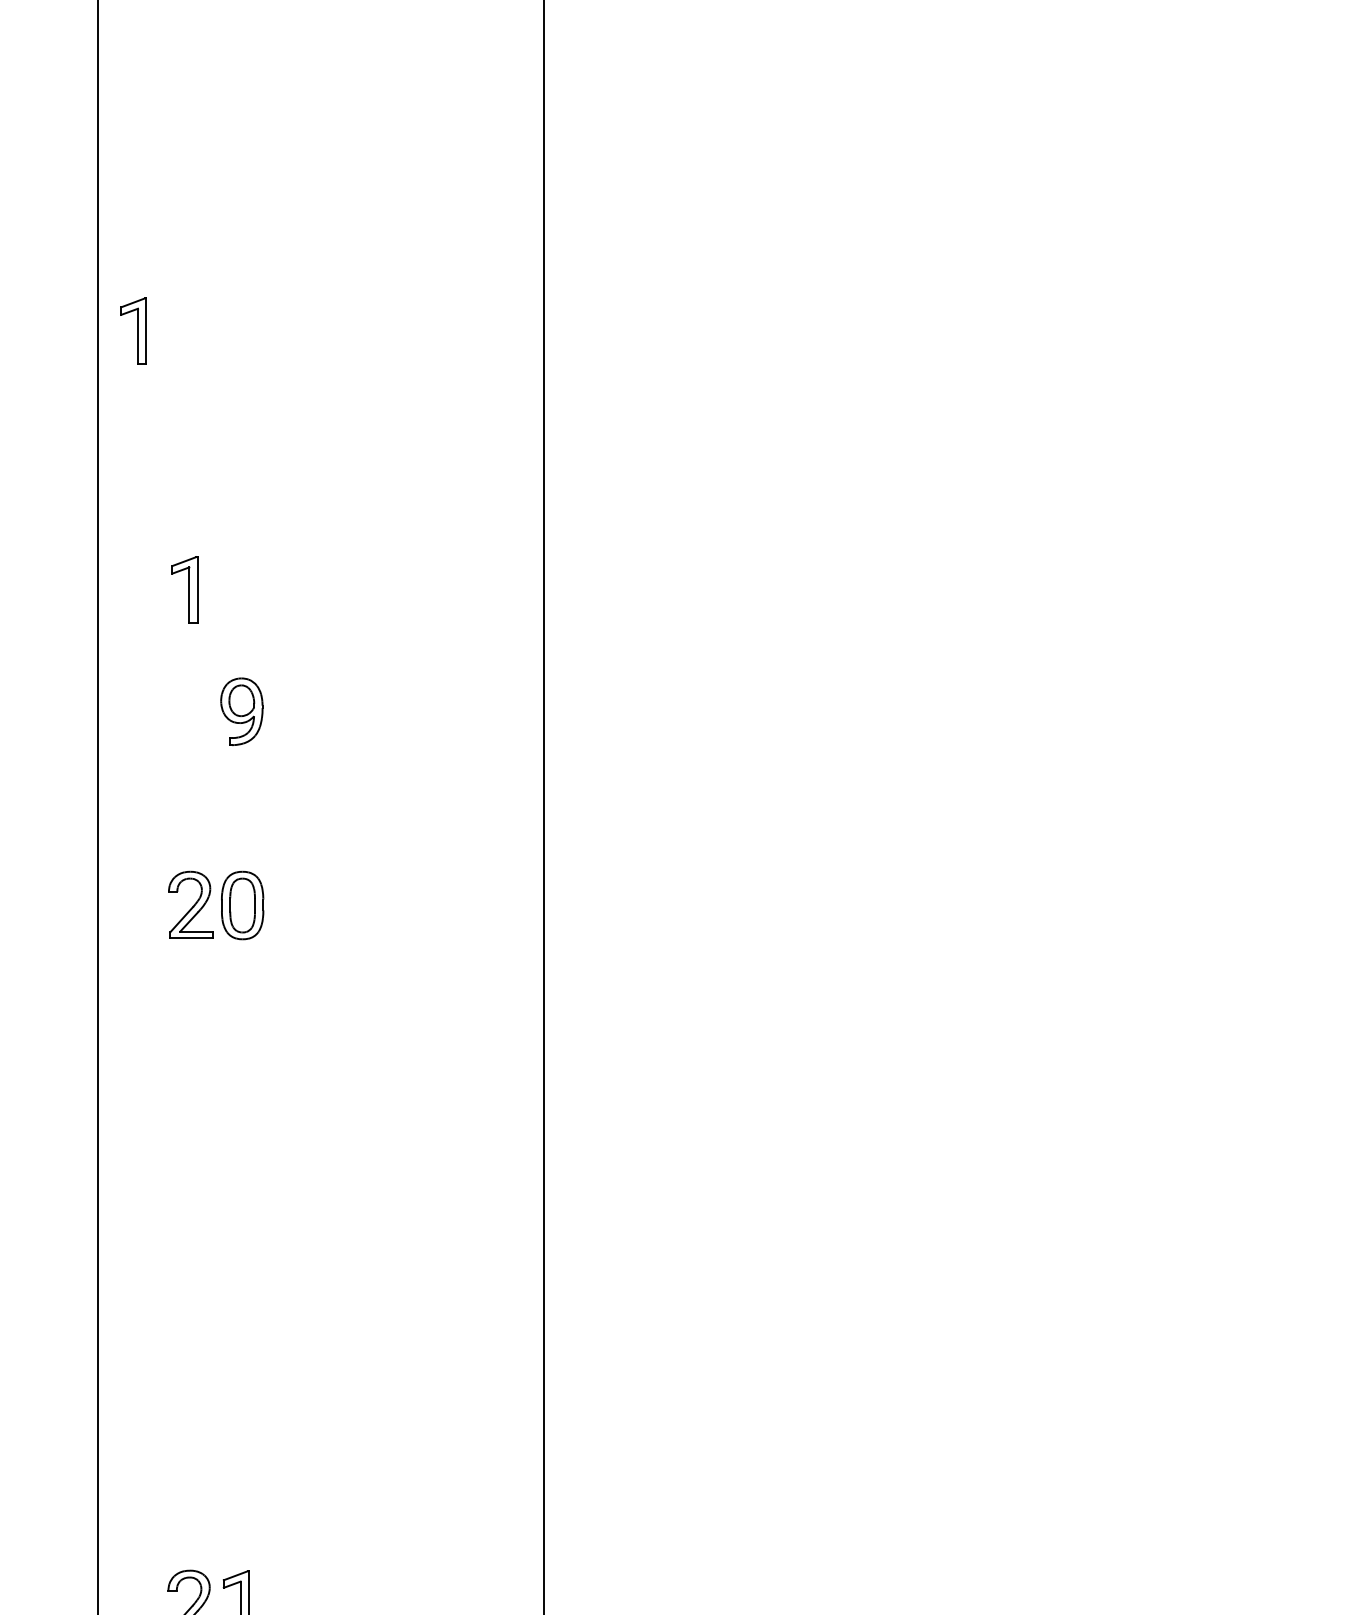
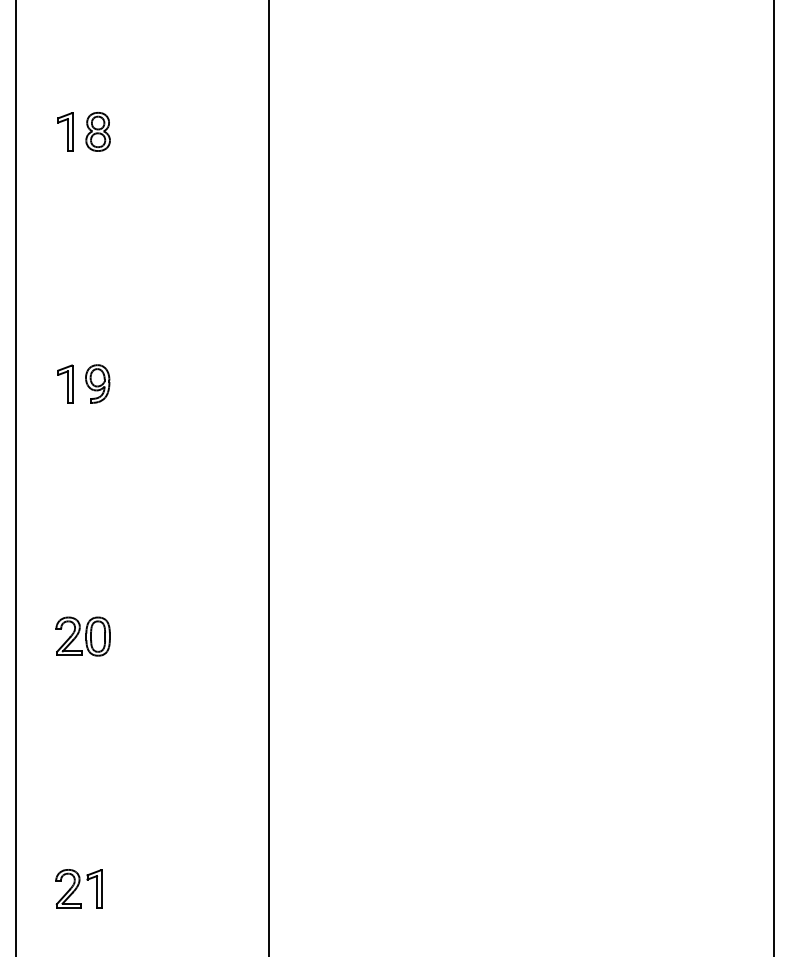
part: (241, 265) -> (97, 131), added
part: (133, 330) -> (65, 131), moved
part: (184, 588) -> (65, 383), moved
part: (214, 905) -> (82, 636), moved

